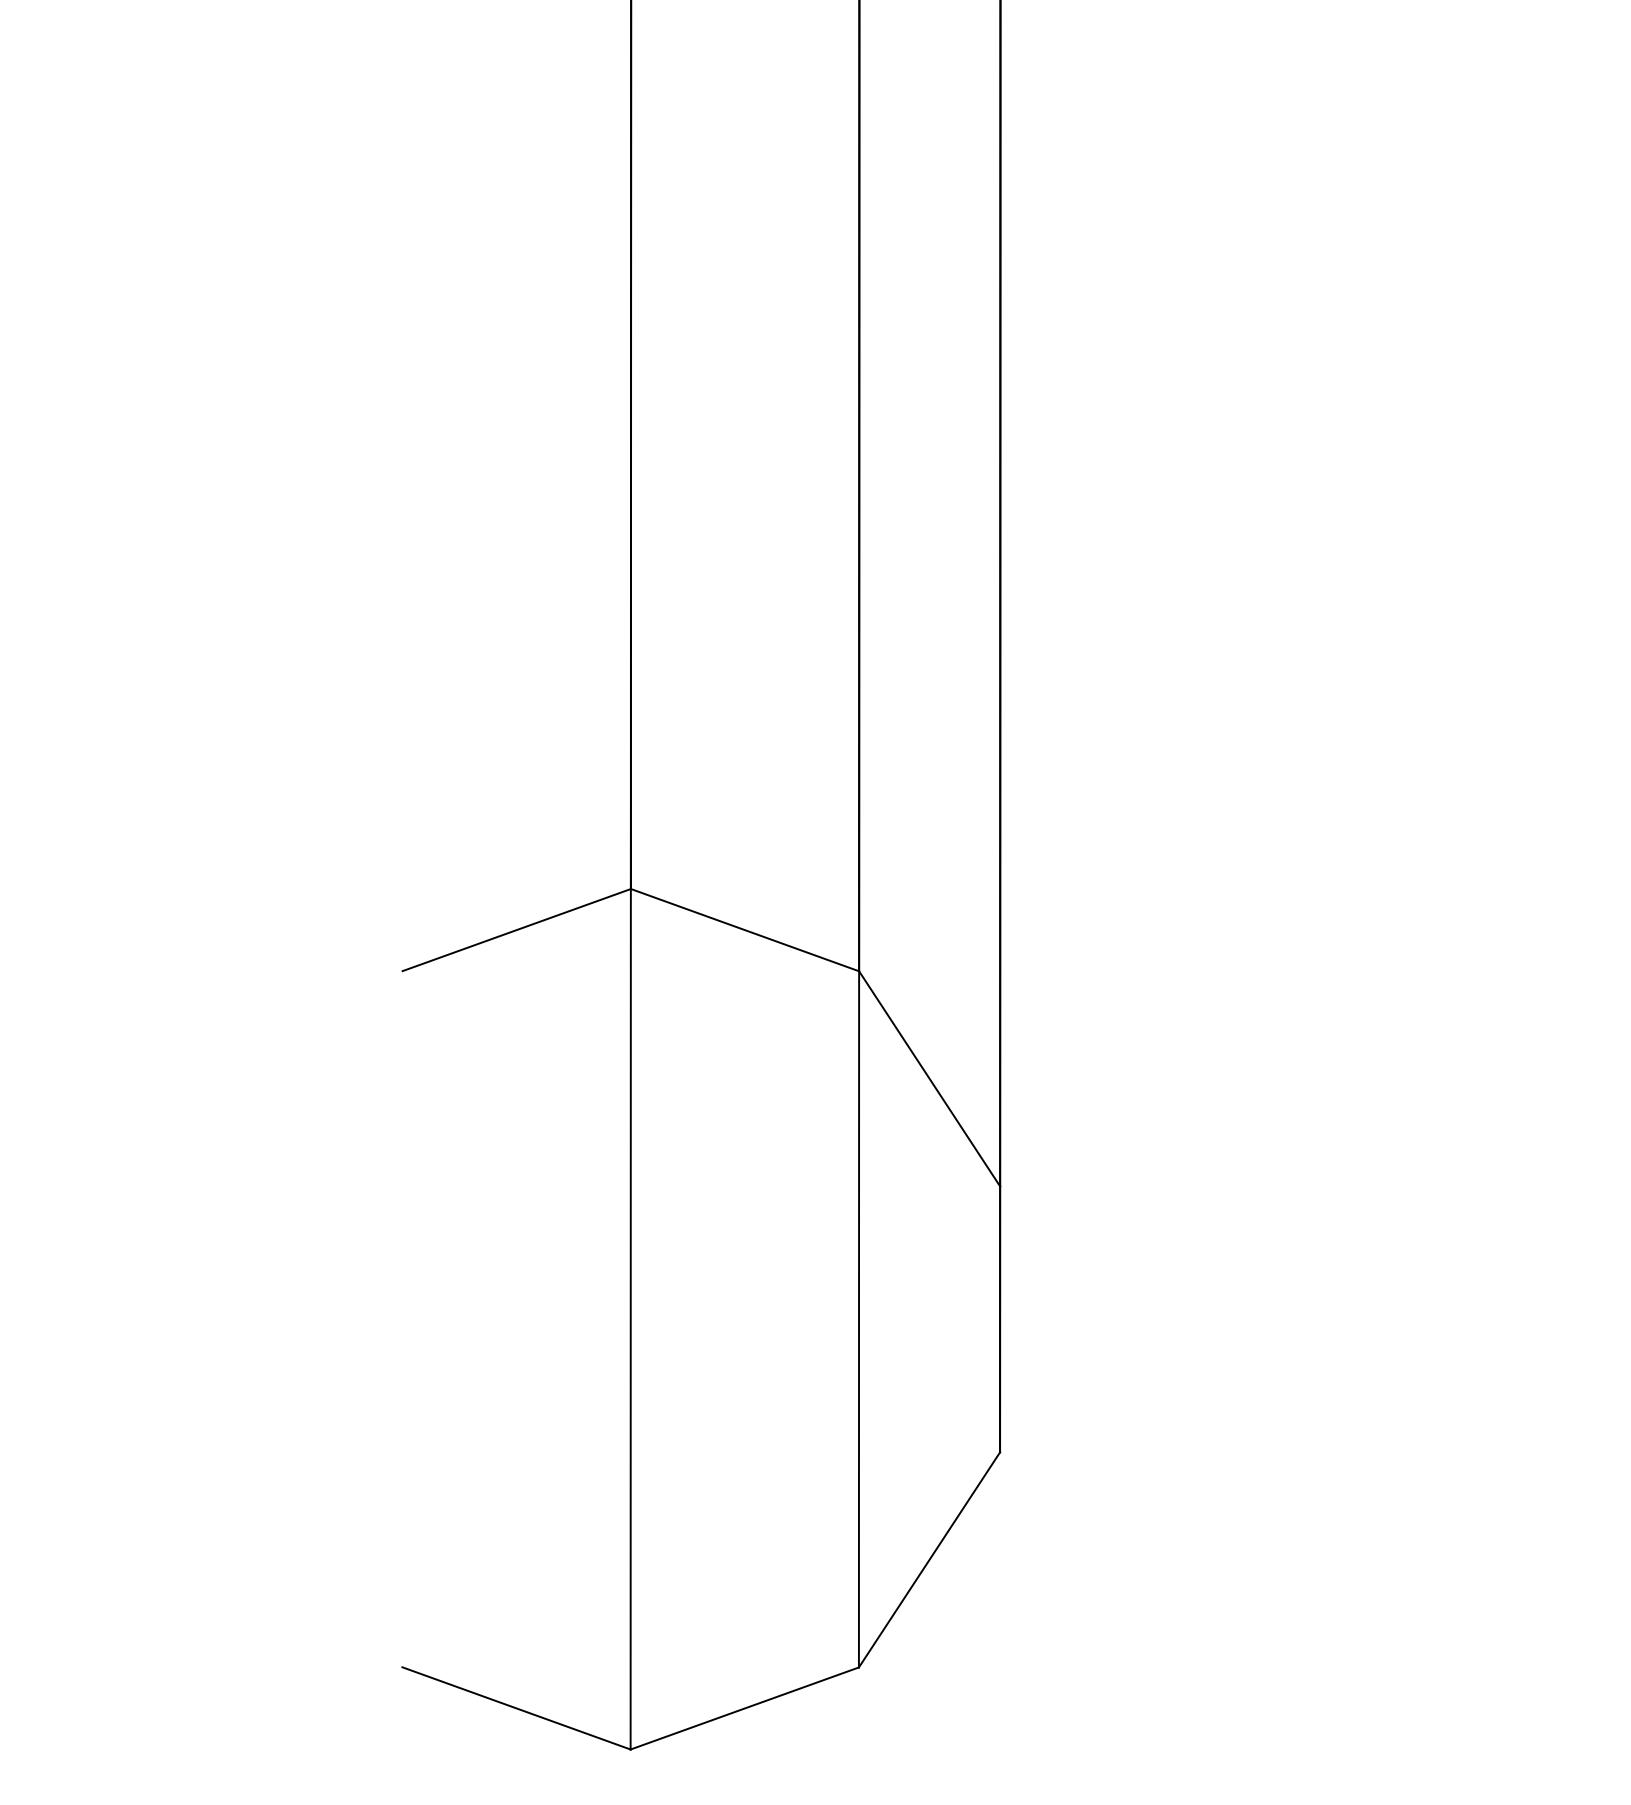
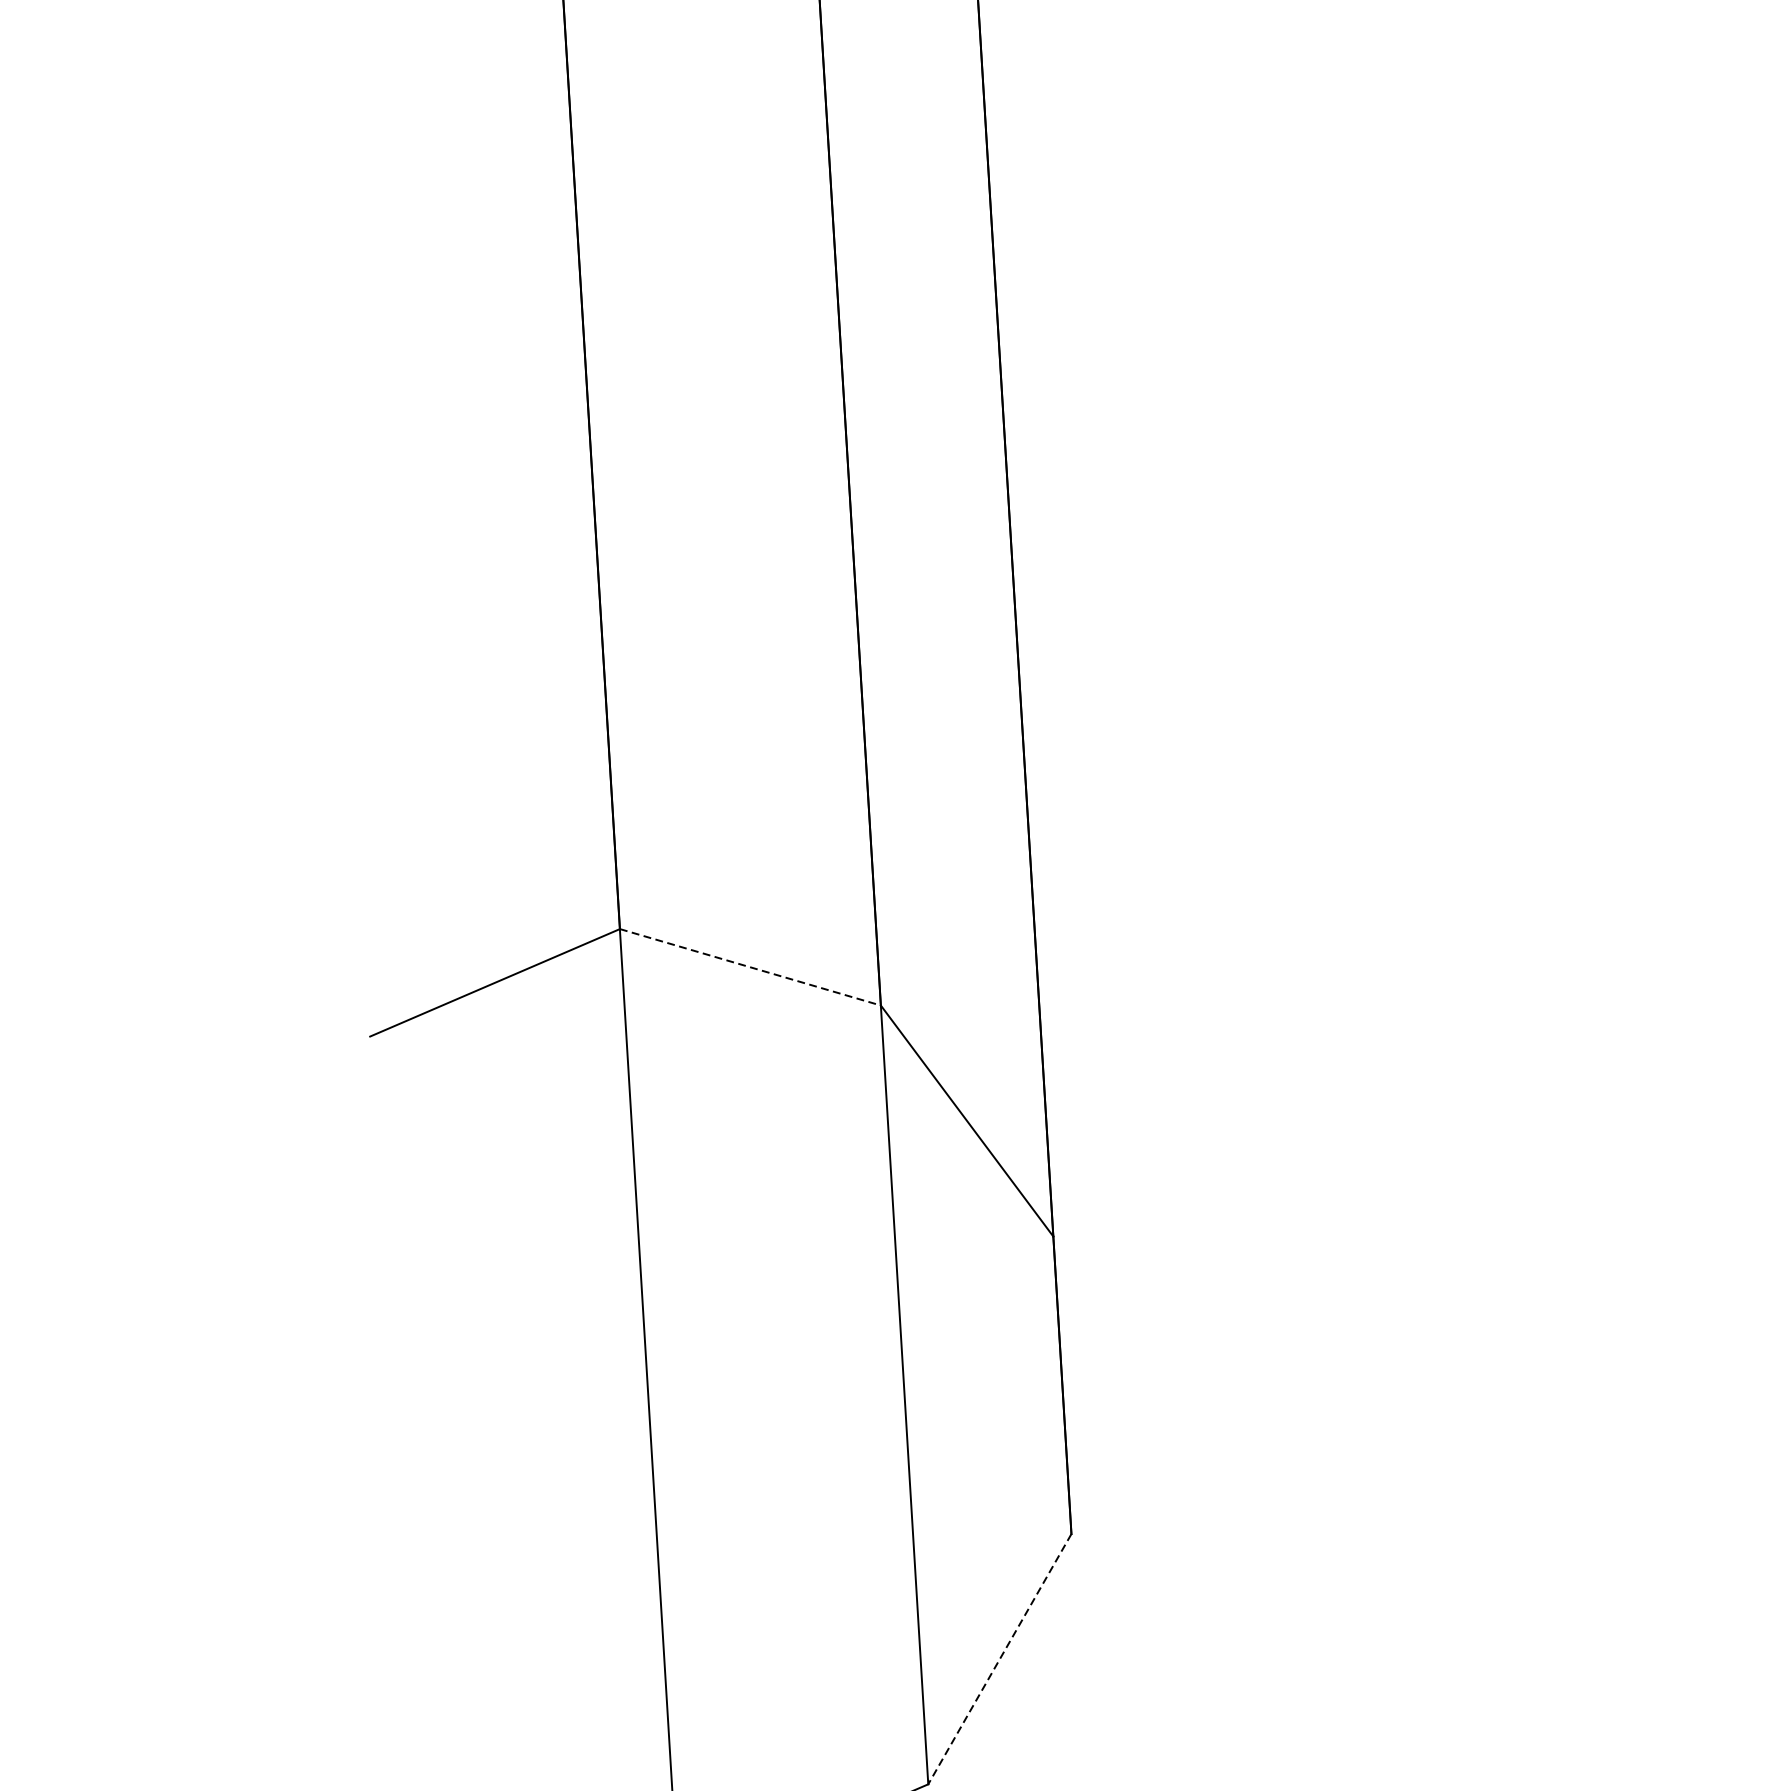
line: (745, 930) -> (750, 967), solid -> dashed
line: (929, 1559) -> (999, 1658), solid -> dashed

